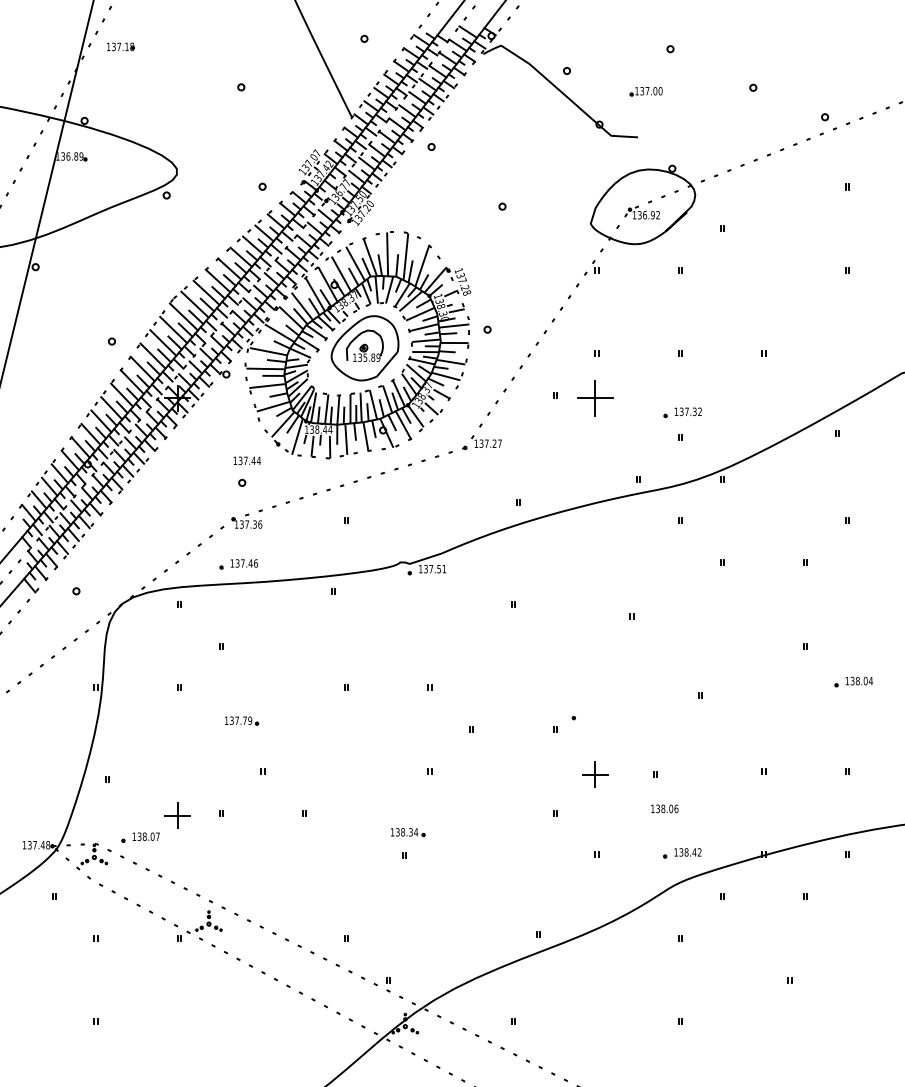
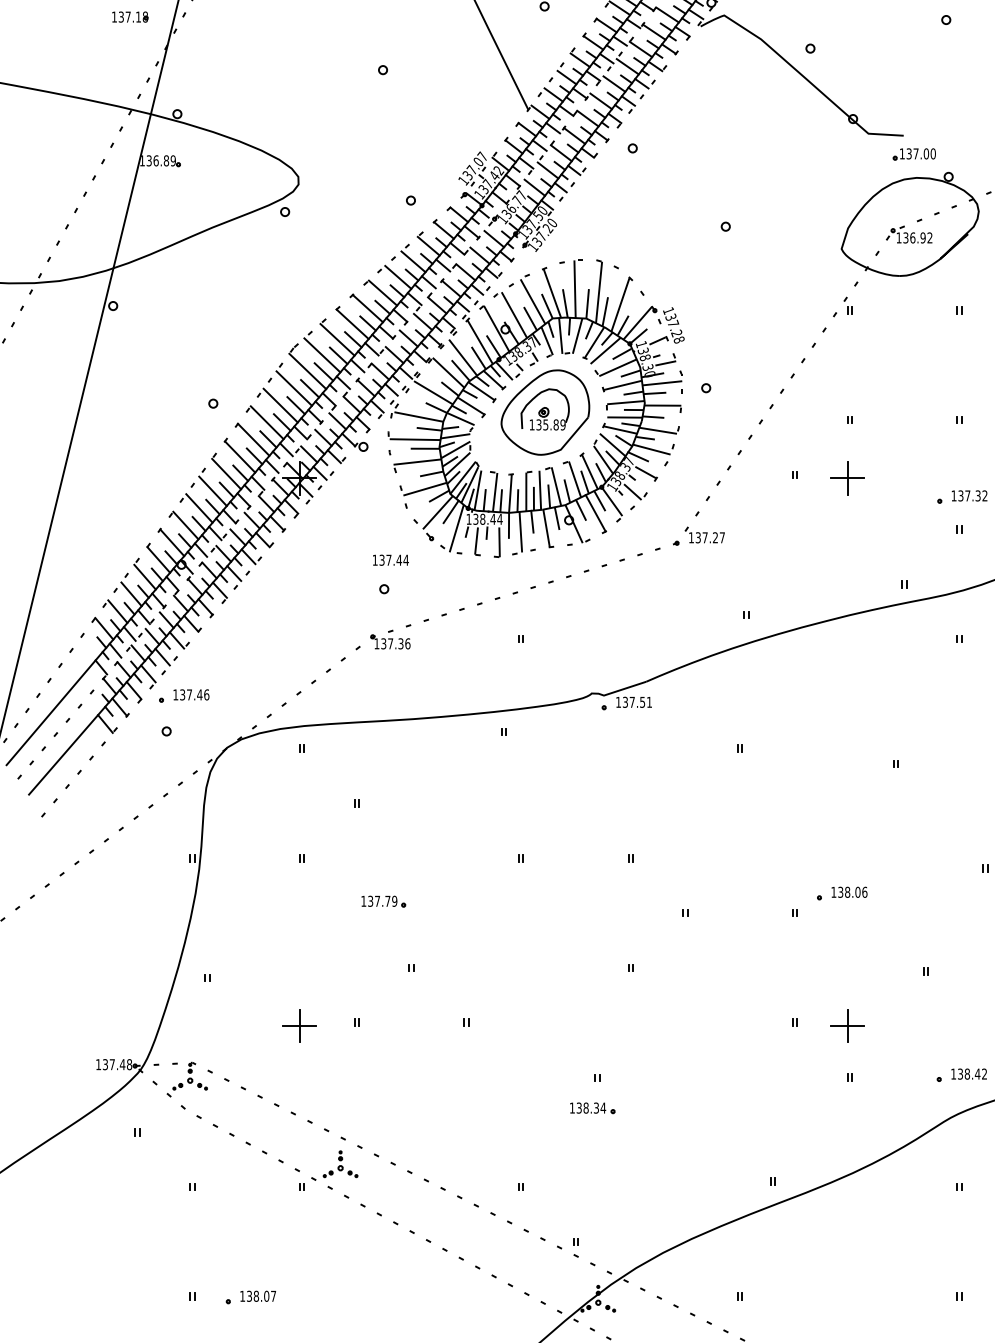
part: (120, 46) -> (130, 16), moved
part: (645, 91) -> (913, 154), moved
part: (595, 398) -> (847, 478), size x0.71
part: (238, 564) -> (183, 696), moved
part: (595, 774) -> (847, 1025), moved
text: (664, 808) -> (849, 891), moved
part: (408, 832) -> (593, 1108), moved
part: (140, 837) -> (250, 1297), moved

